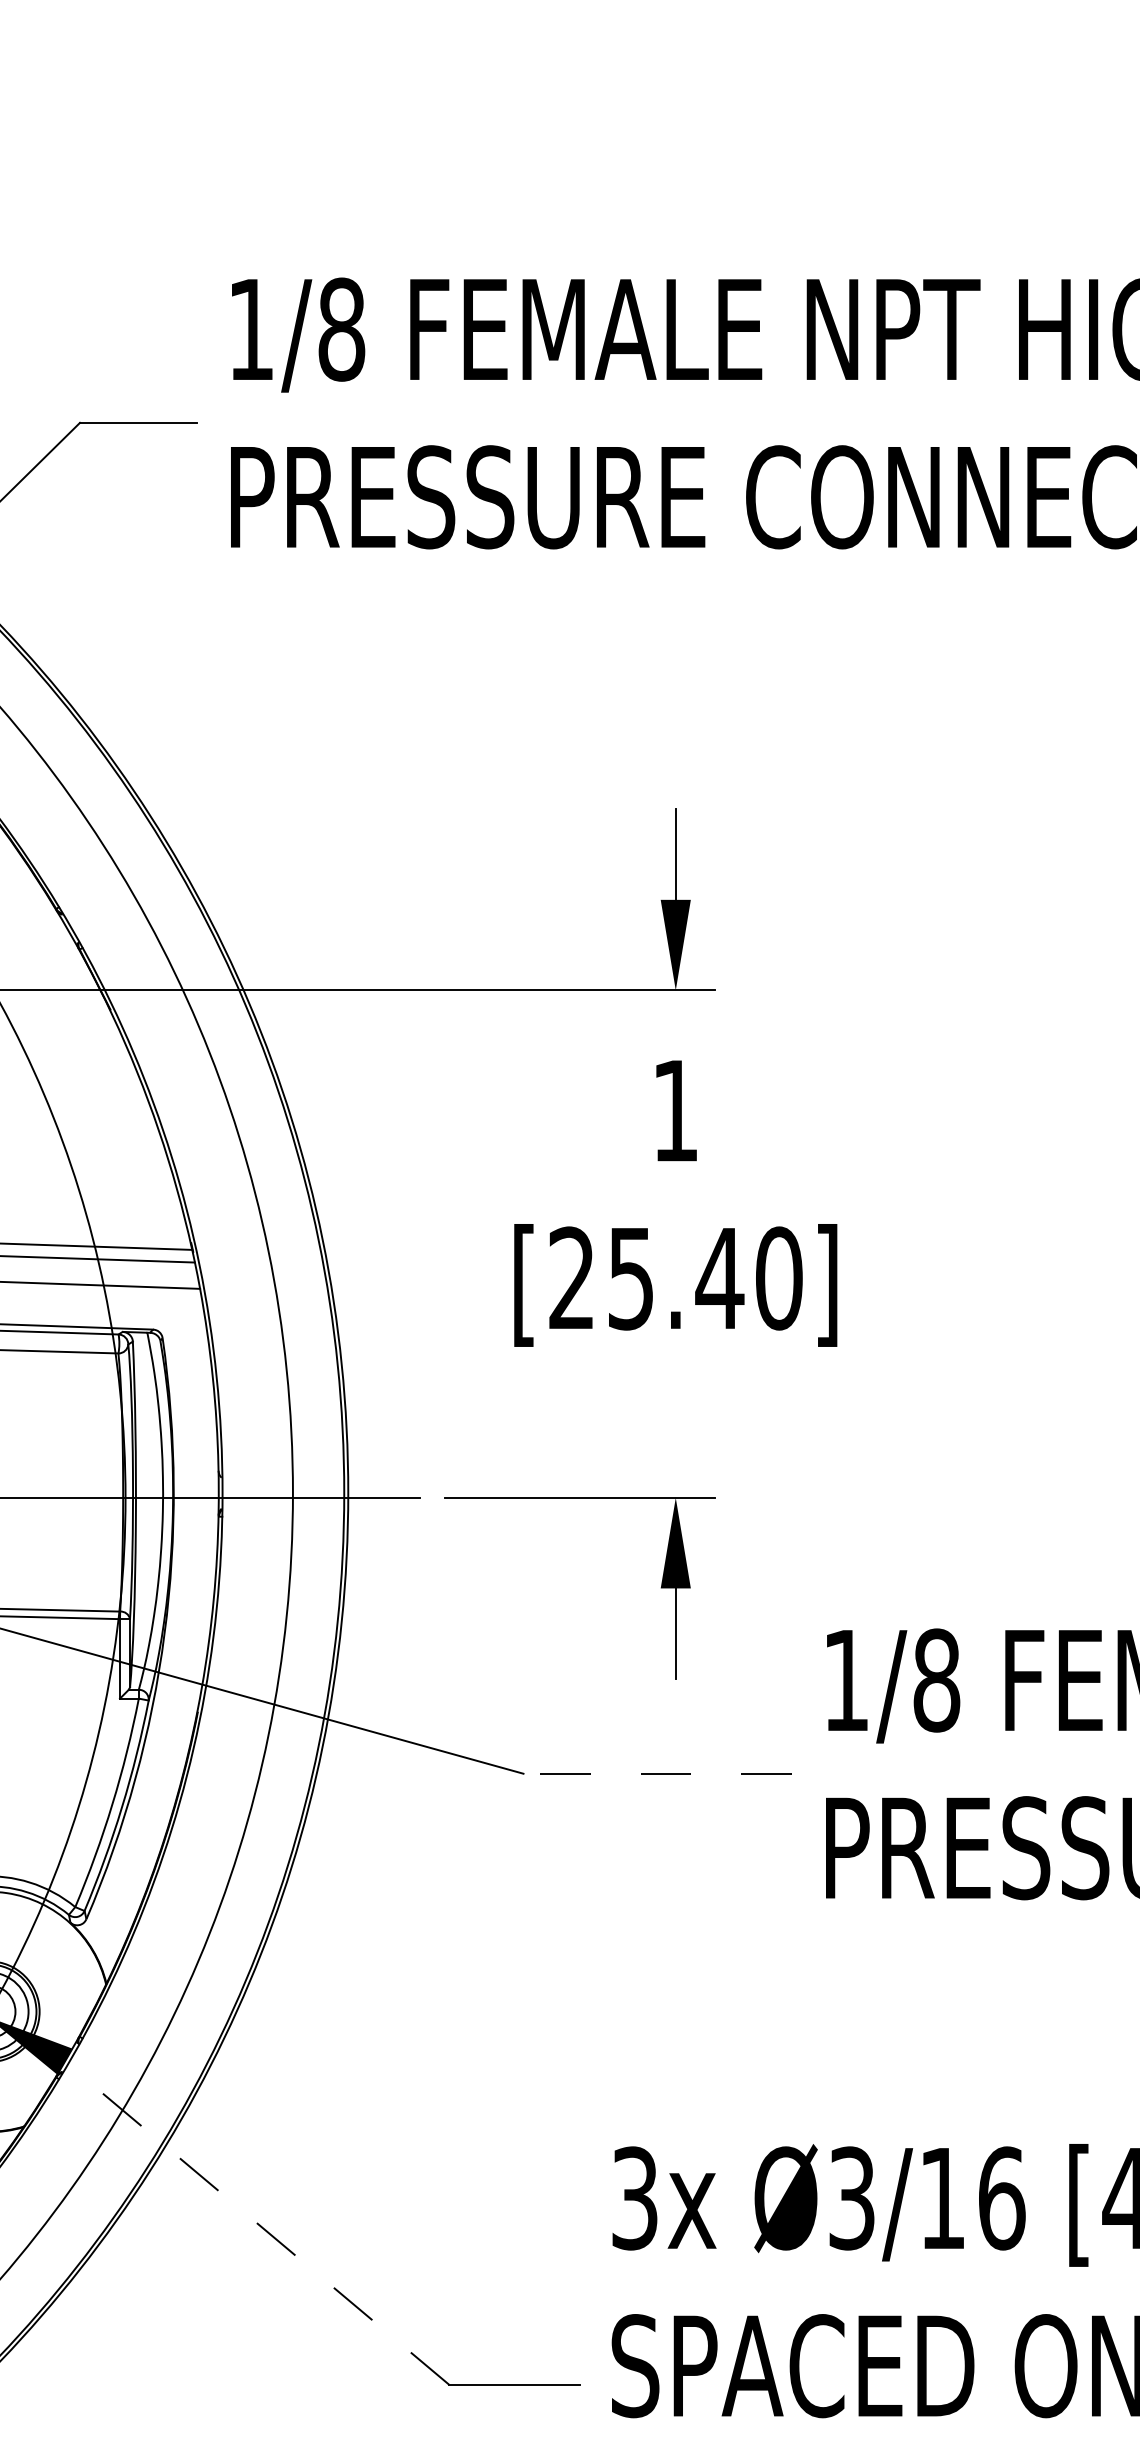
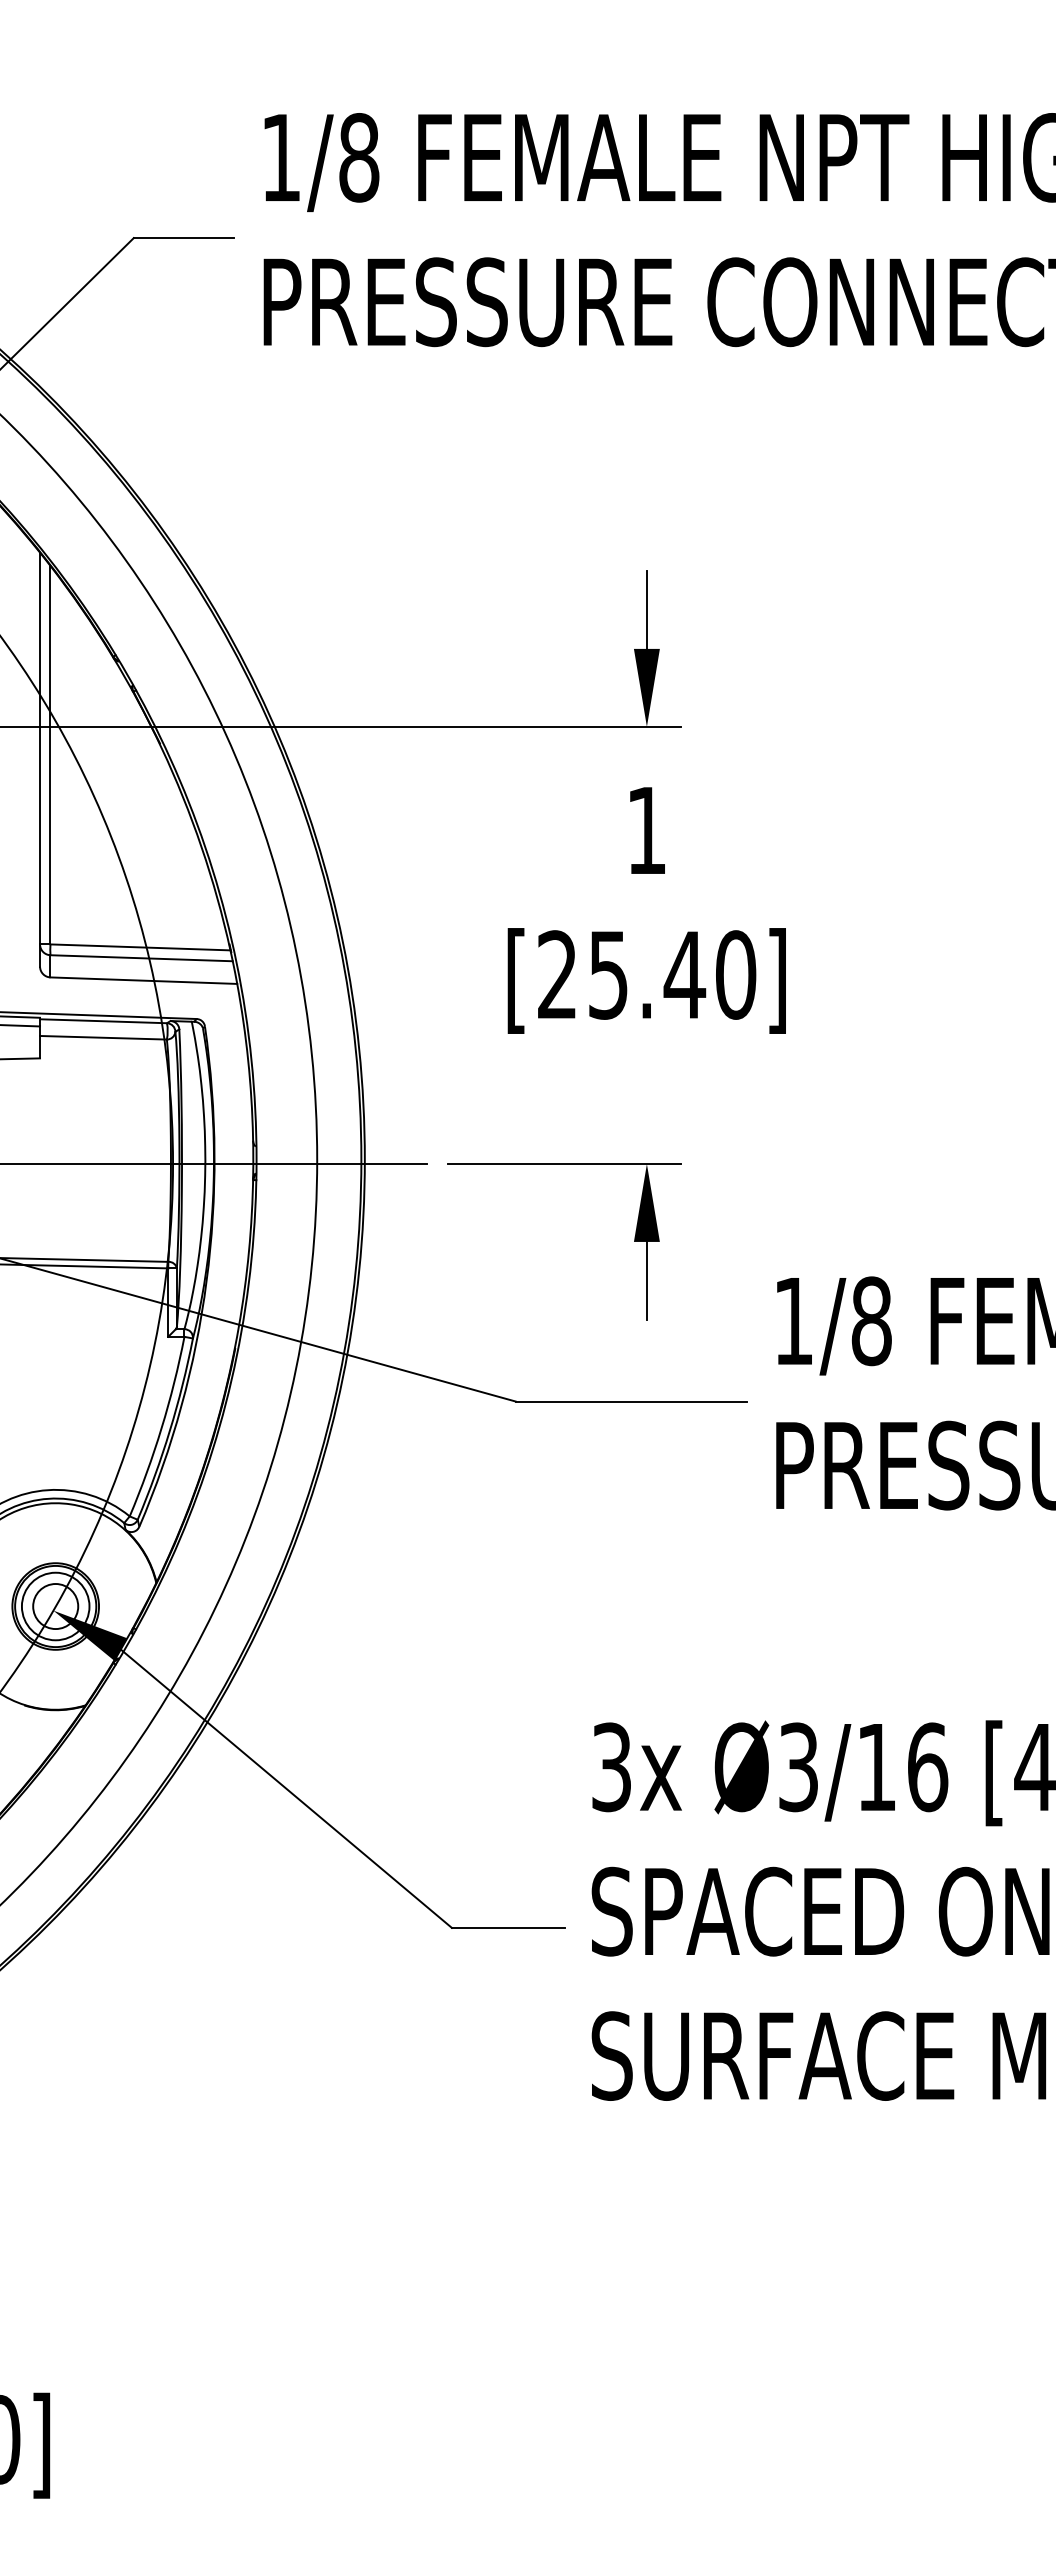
line: (656, 1773) -> (630, 1401), dashed -> solid
line: (257, 2223) -> (286, 1788), dashed -> solid

